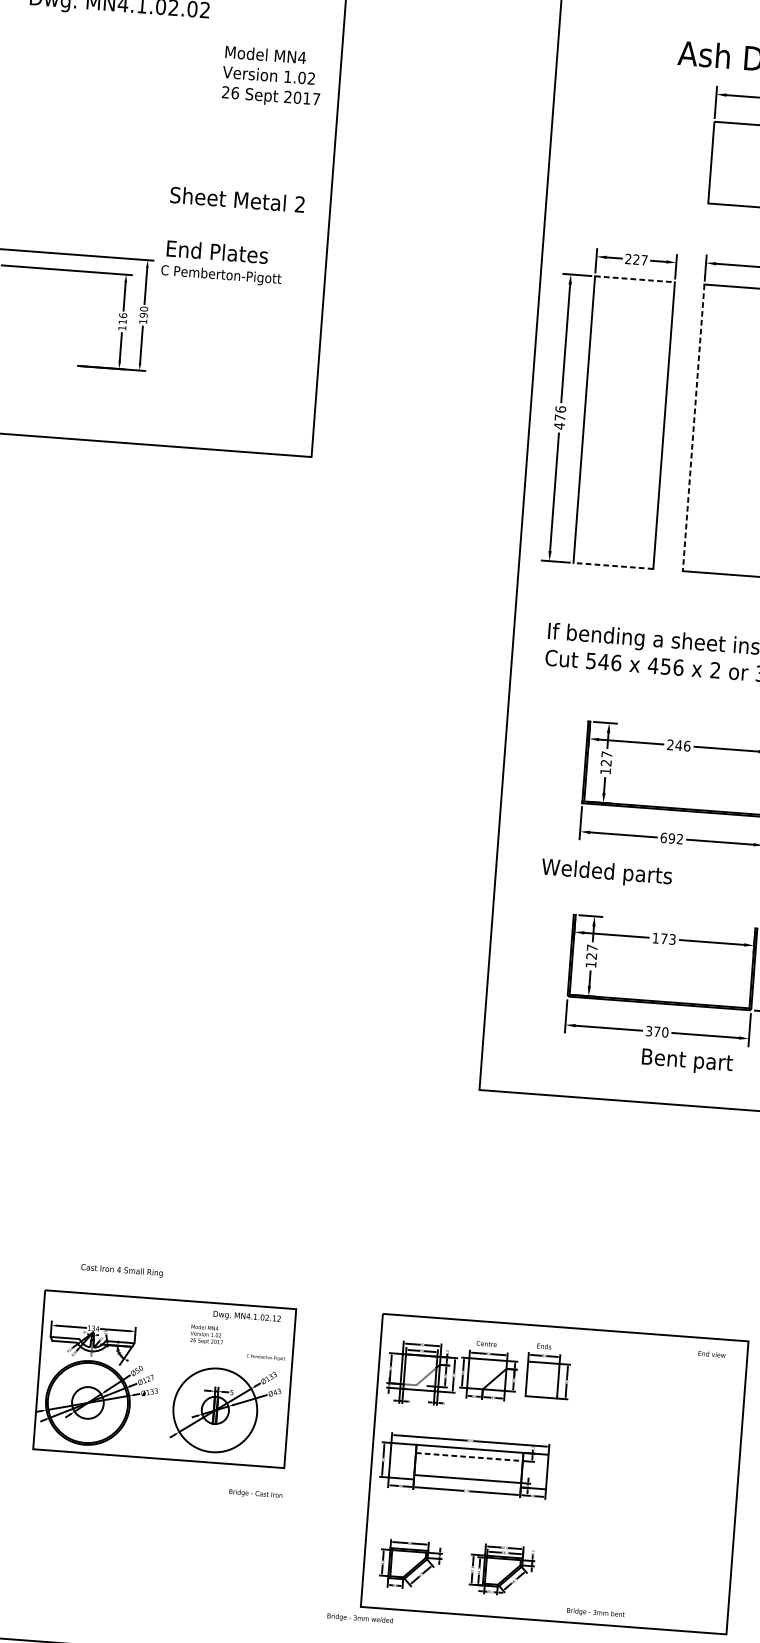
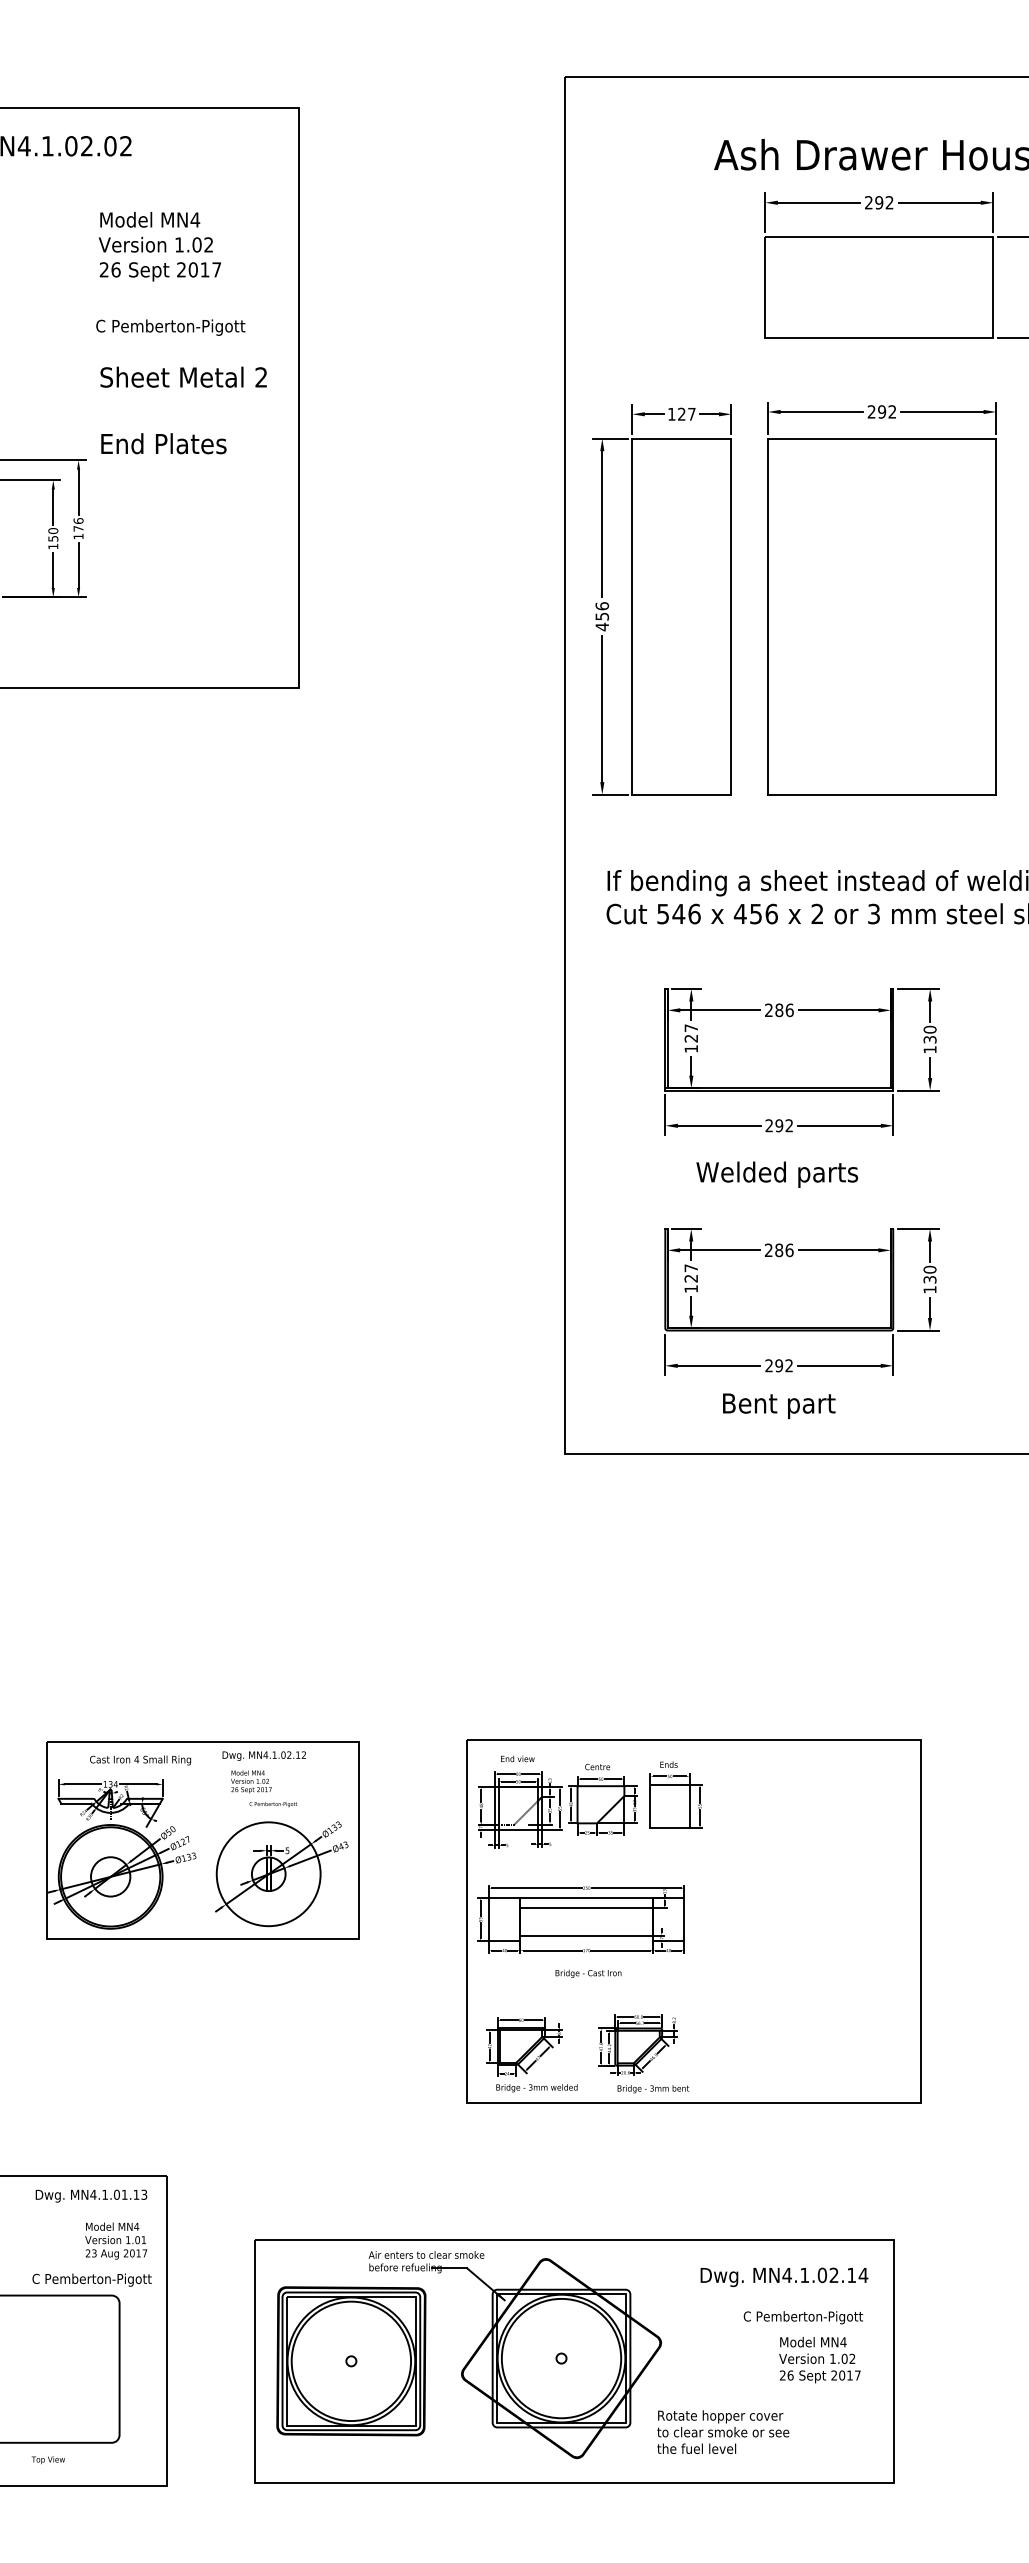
text: (271, 76) -> (159, 246), moved
text: (628, 258) -> (671, 413), 227 -> 127
text: (221, 275) -> (170, 327), moved
line: (634, 279) -> (681, 438), dashed -> solid
text: (143, 311) -> (78, 524), 190 -> 176
text: (123, 318) -> (53, 534), 116 -> 150
text: (560, 417) -> (602, 616), 476 -> 456
line: (693, 427) -> (768, 616), dashed -> solid
line: (613, 565) -> (681, 794), dashed -> solid
text: (678, 745) -> (779, 1010), 246 -> 286
text: (663, 837) -> (769, 1125), 692 -> 292
text: (607, 873) -> (777, 1174), moved
text: (663, 938) -> (778, 1250), 173 -> 286
text: (657, 1031) -> (779, 1365), 370 -> 292
text: (687, 1062) -> (779, 1406), moved
text: (121, 1270) -> (140, 1760), moved
text: (246, 1316) -> (263, 1755), moved
text: (711, 1353) -> (517, 1758), moved
text: (265, 1357) -> (272, 1804), moved
line: (469, 1457) -> (587, 1908), dashed -> solid
text: (255, 1493) -> (588, 1973), moved
text: (595, 1613) -> (653, 2089), moved
text: (359, 1619) -> (536, 2088), moved

